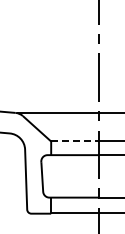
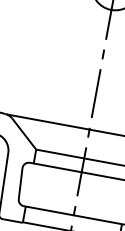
line: (74, 141) -> (59, 153), dashed -> solid

